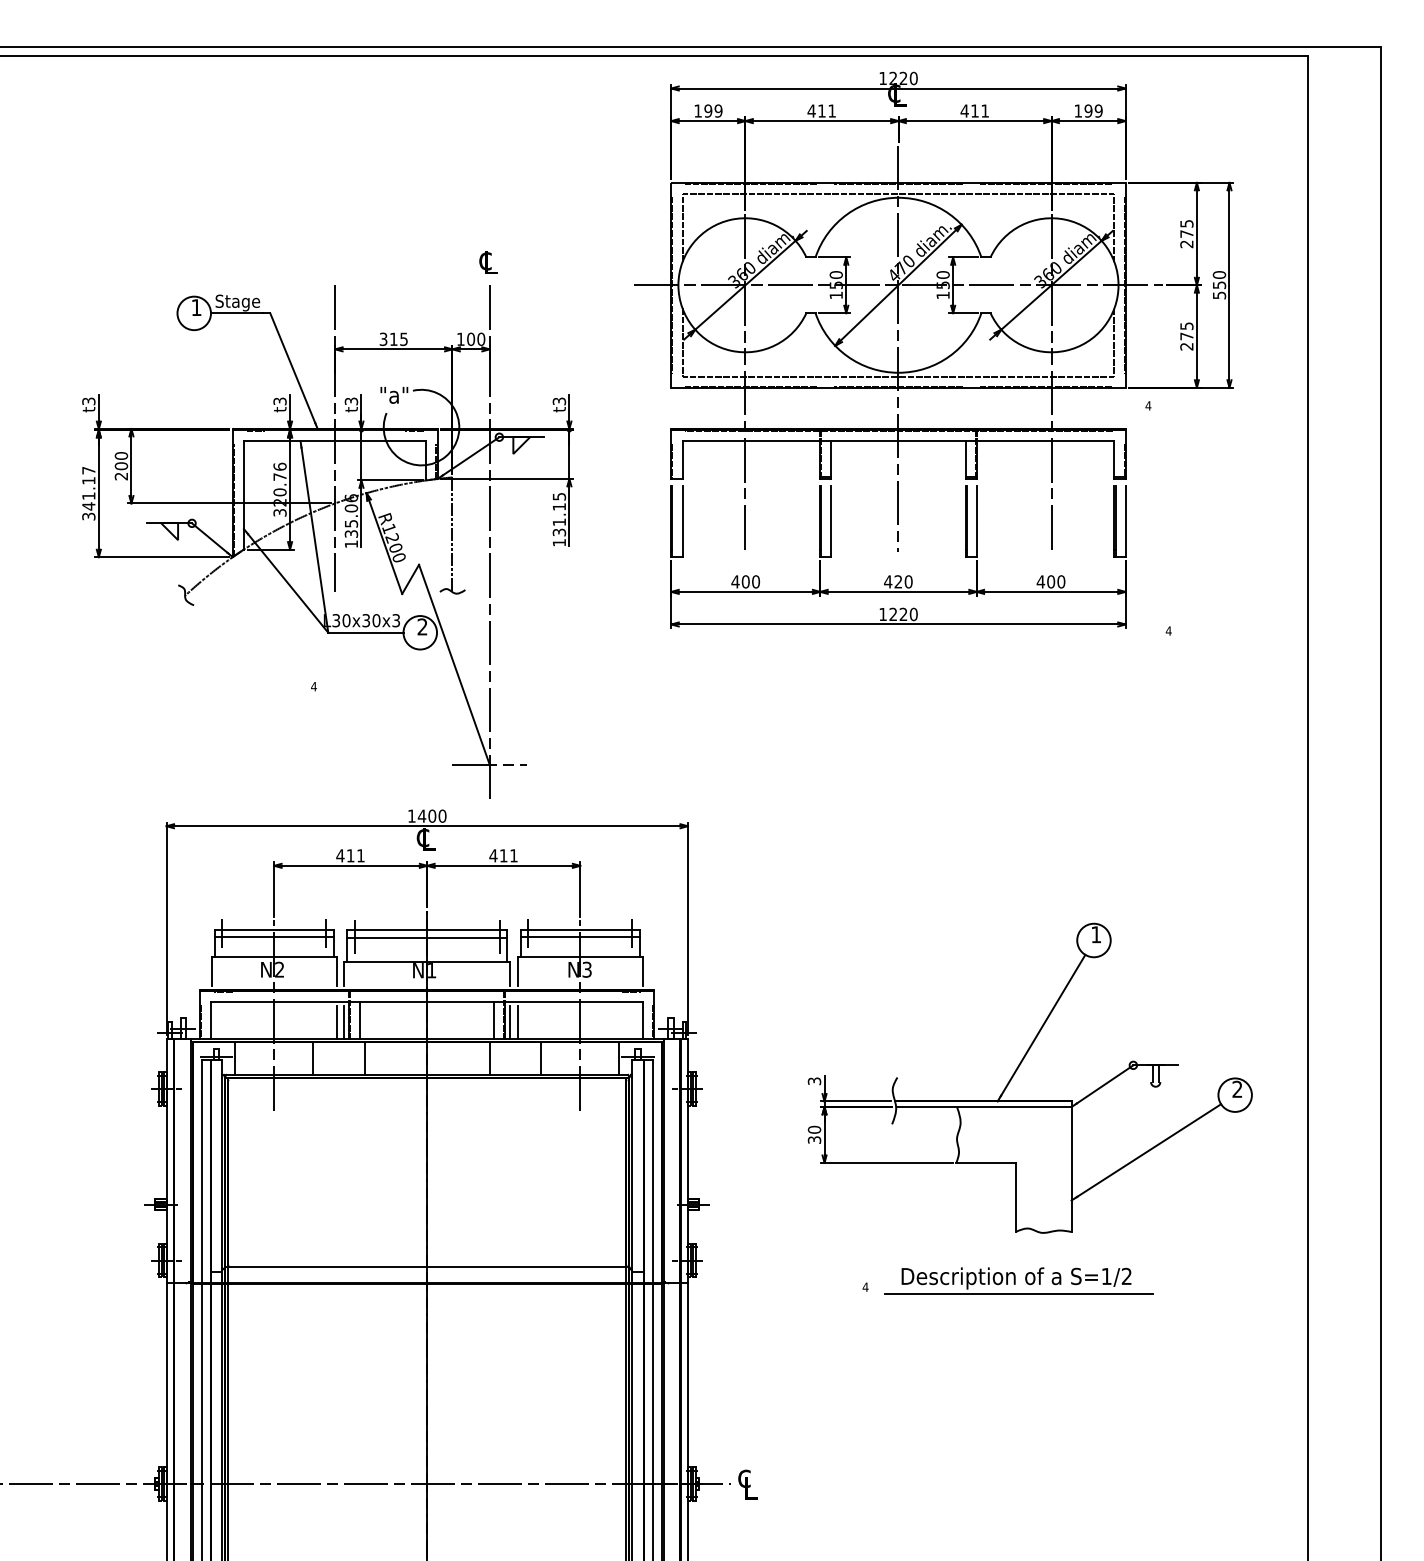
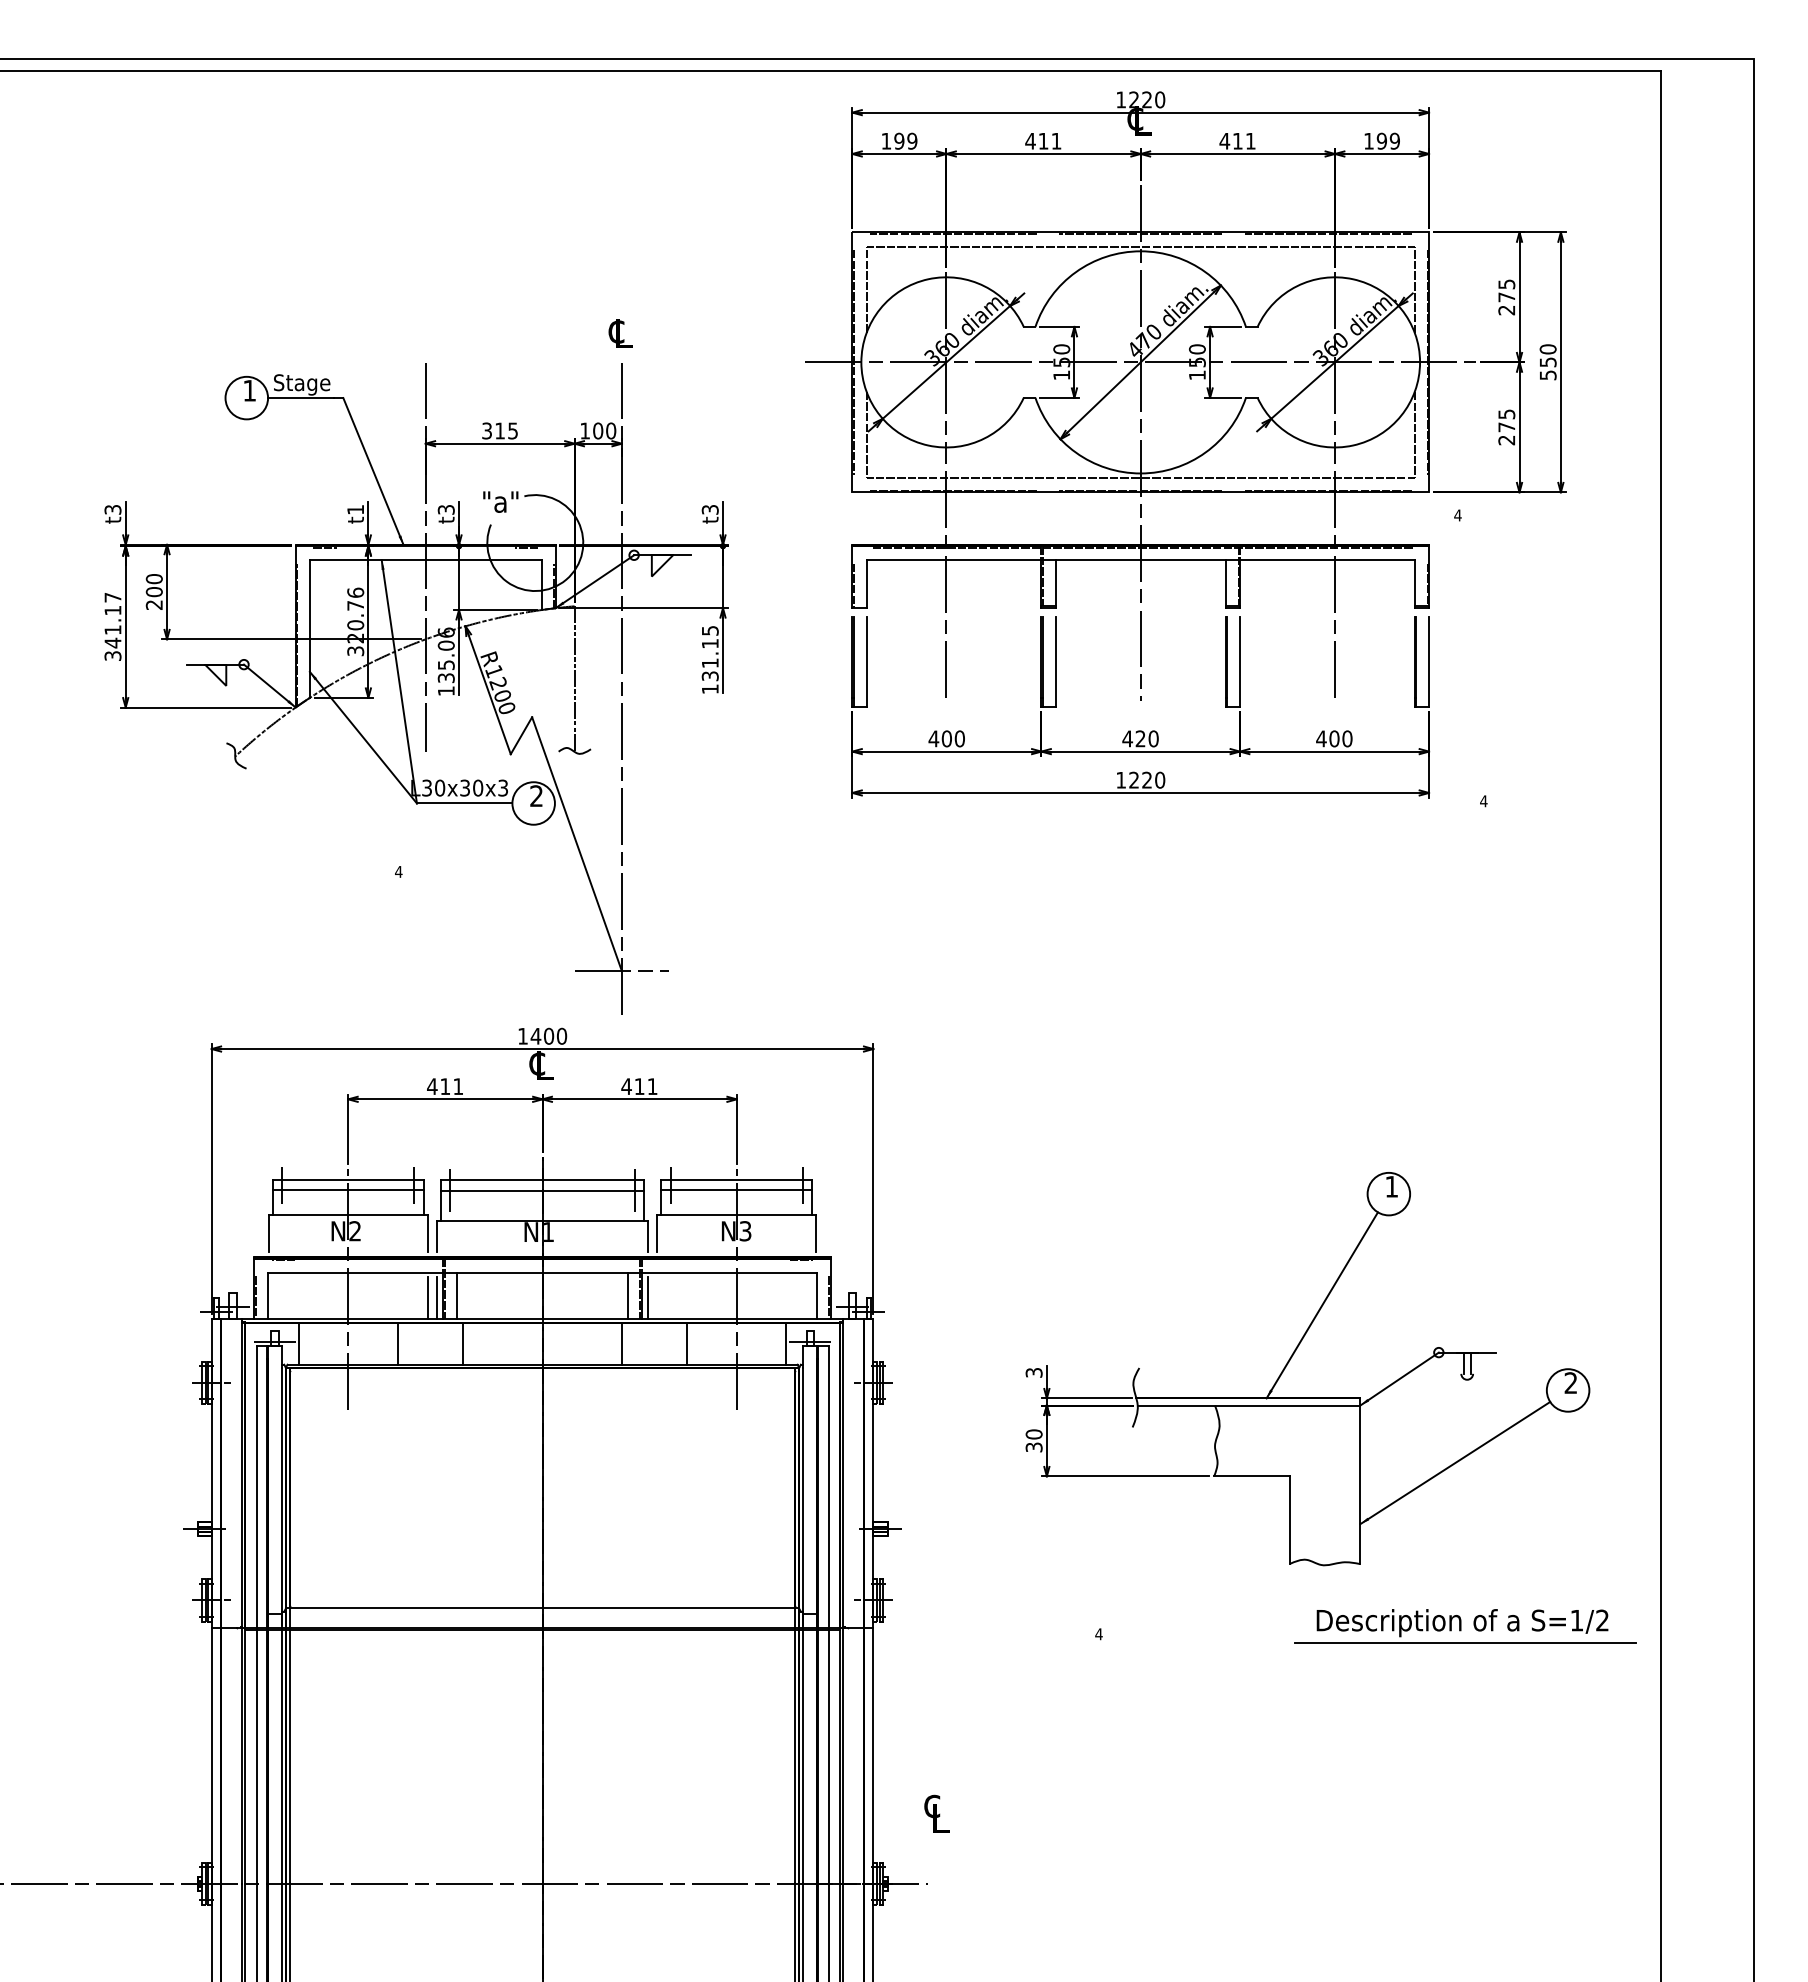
text: (279, 401) -> (355, 509), t3 -> t1
line: (517, 1021) -> (657, 1297), removed
part: (1018, 1281) -> (1465, 1626), moved
text: (747, 1484) -> (936, 1813), moved

